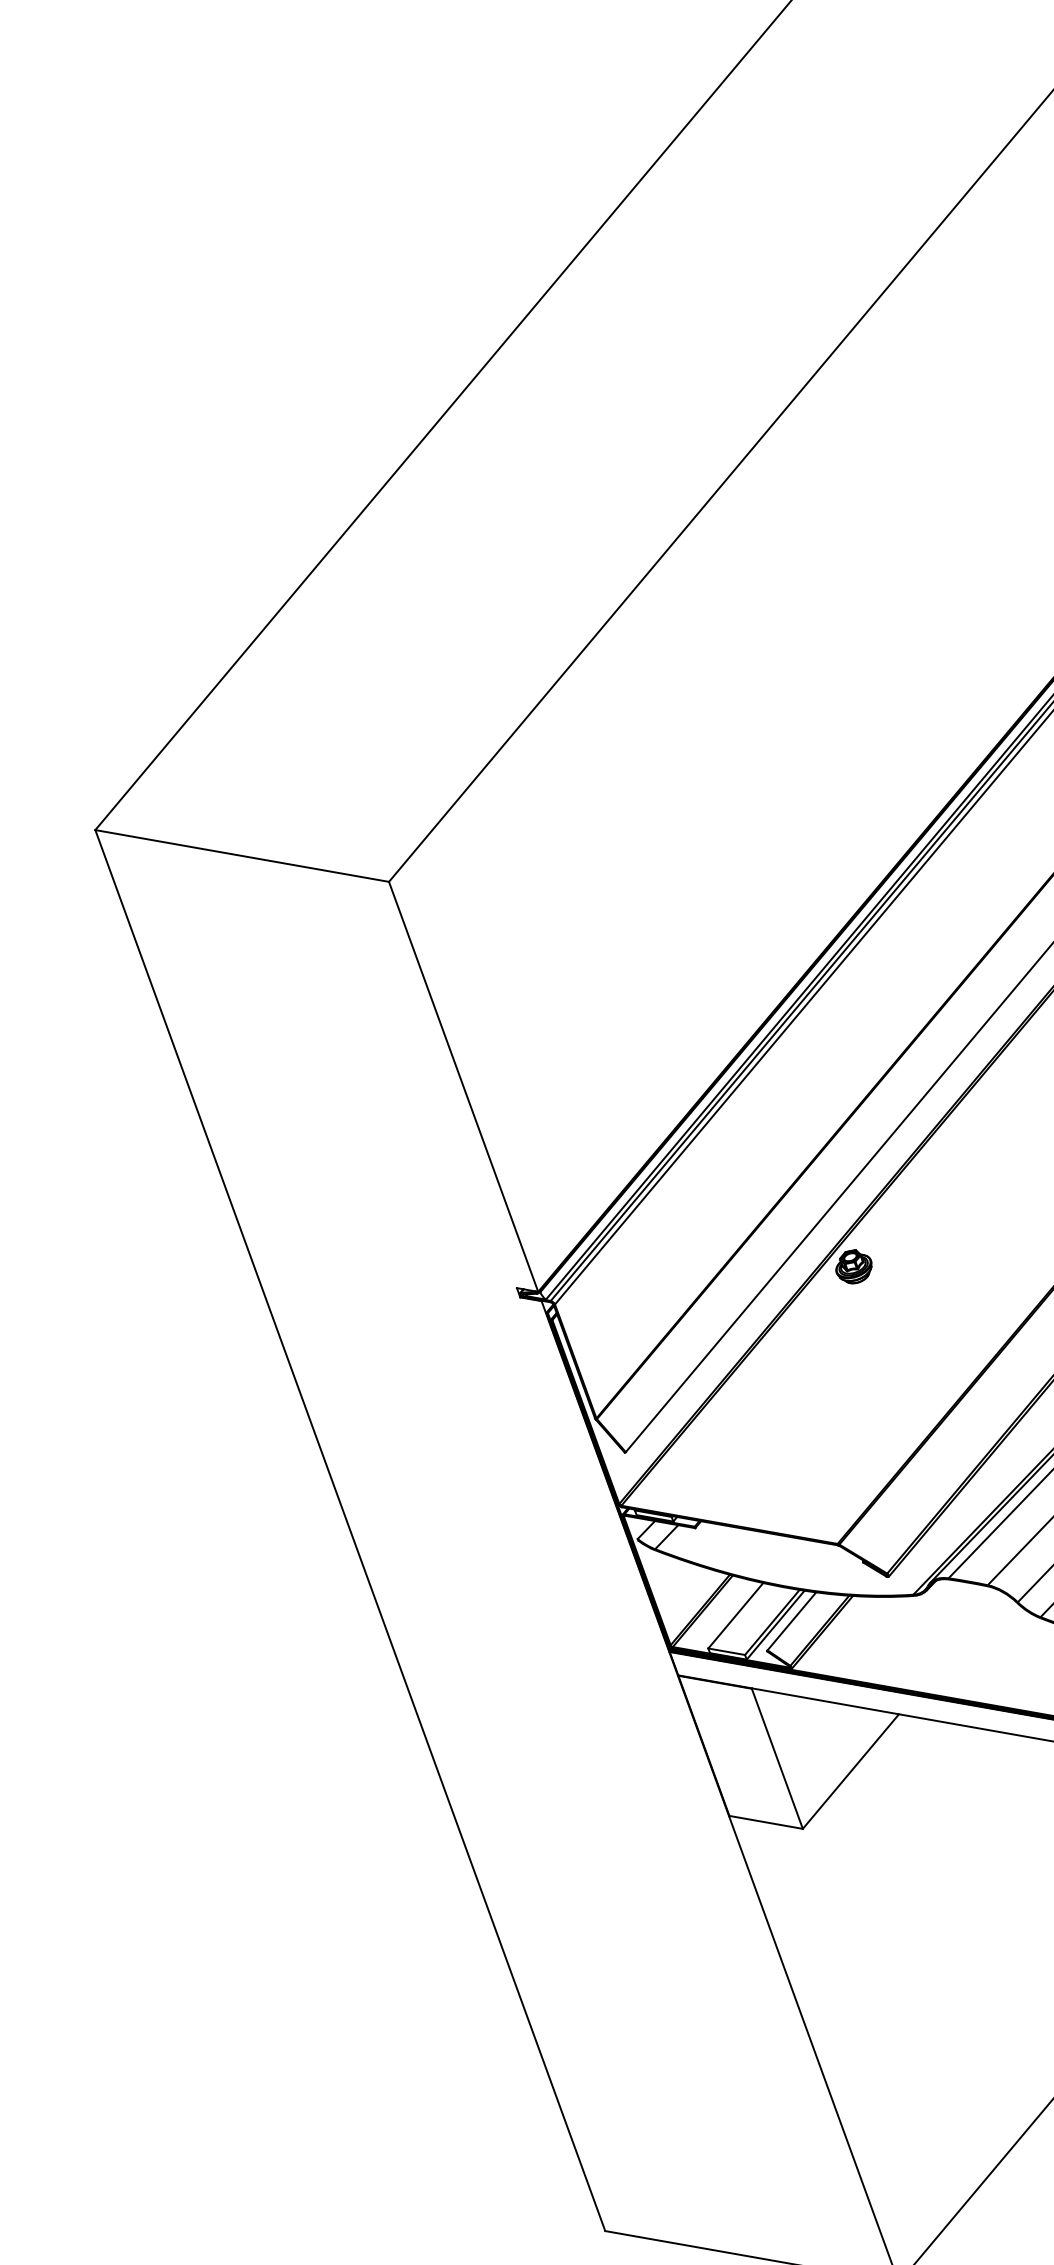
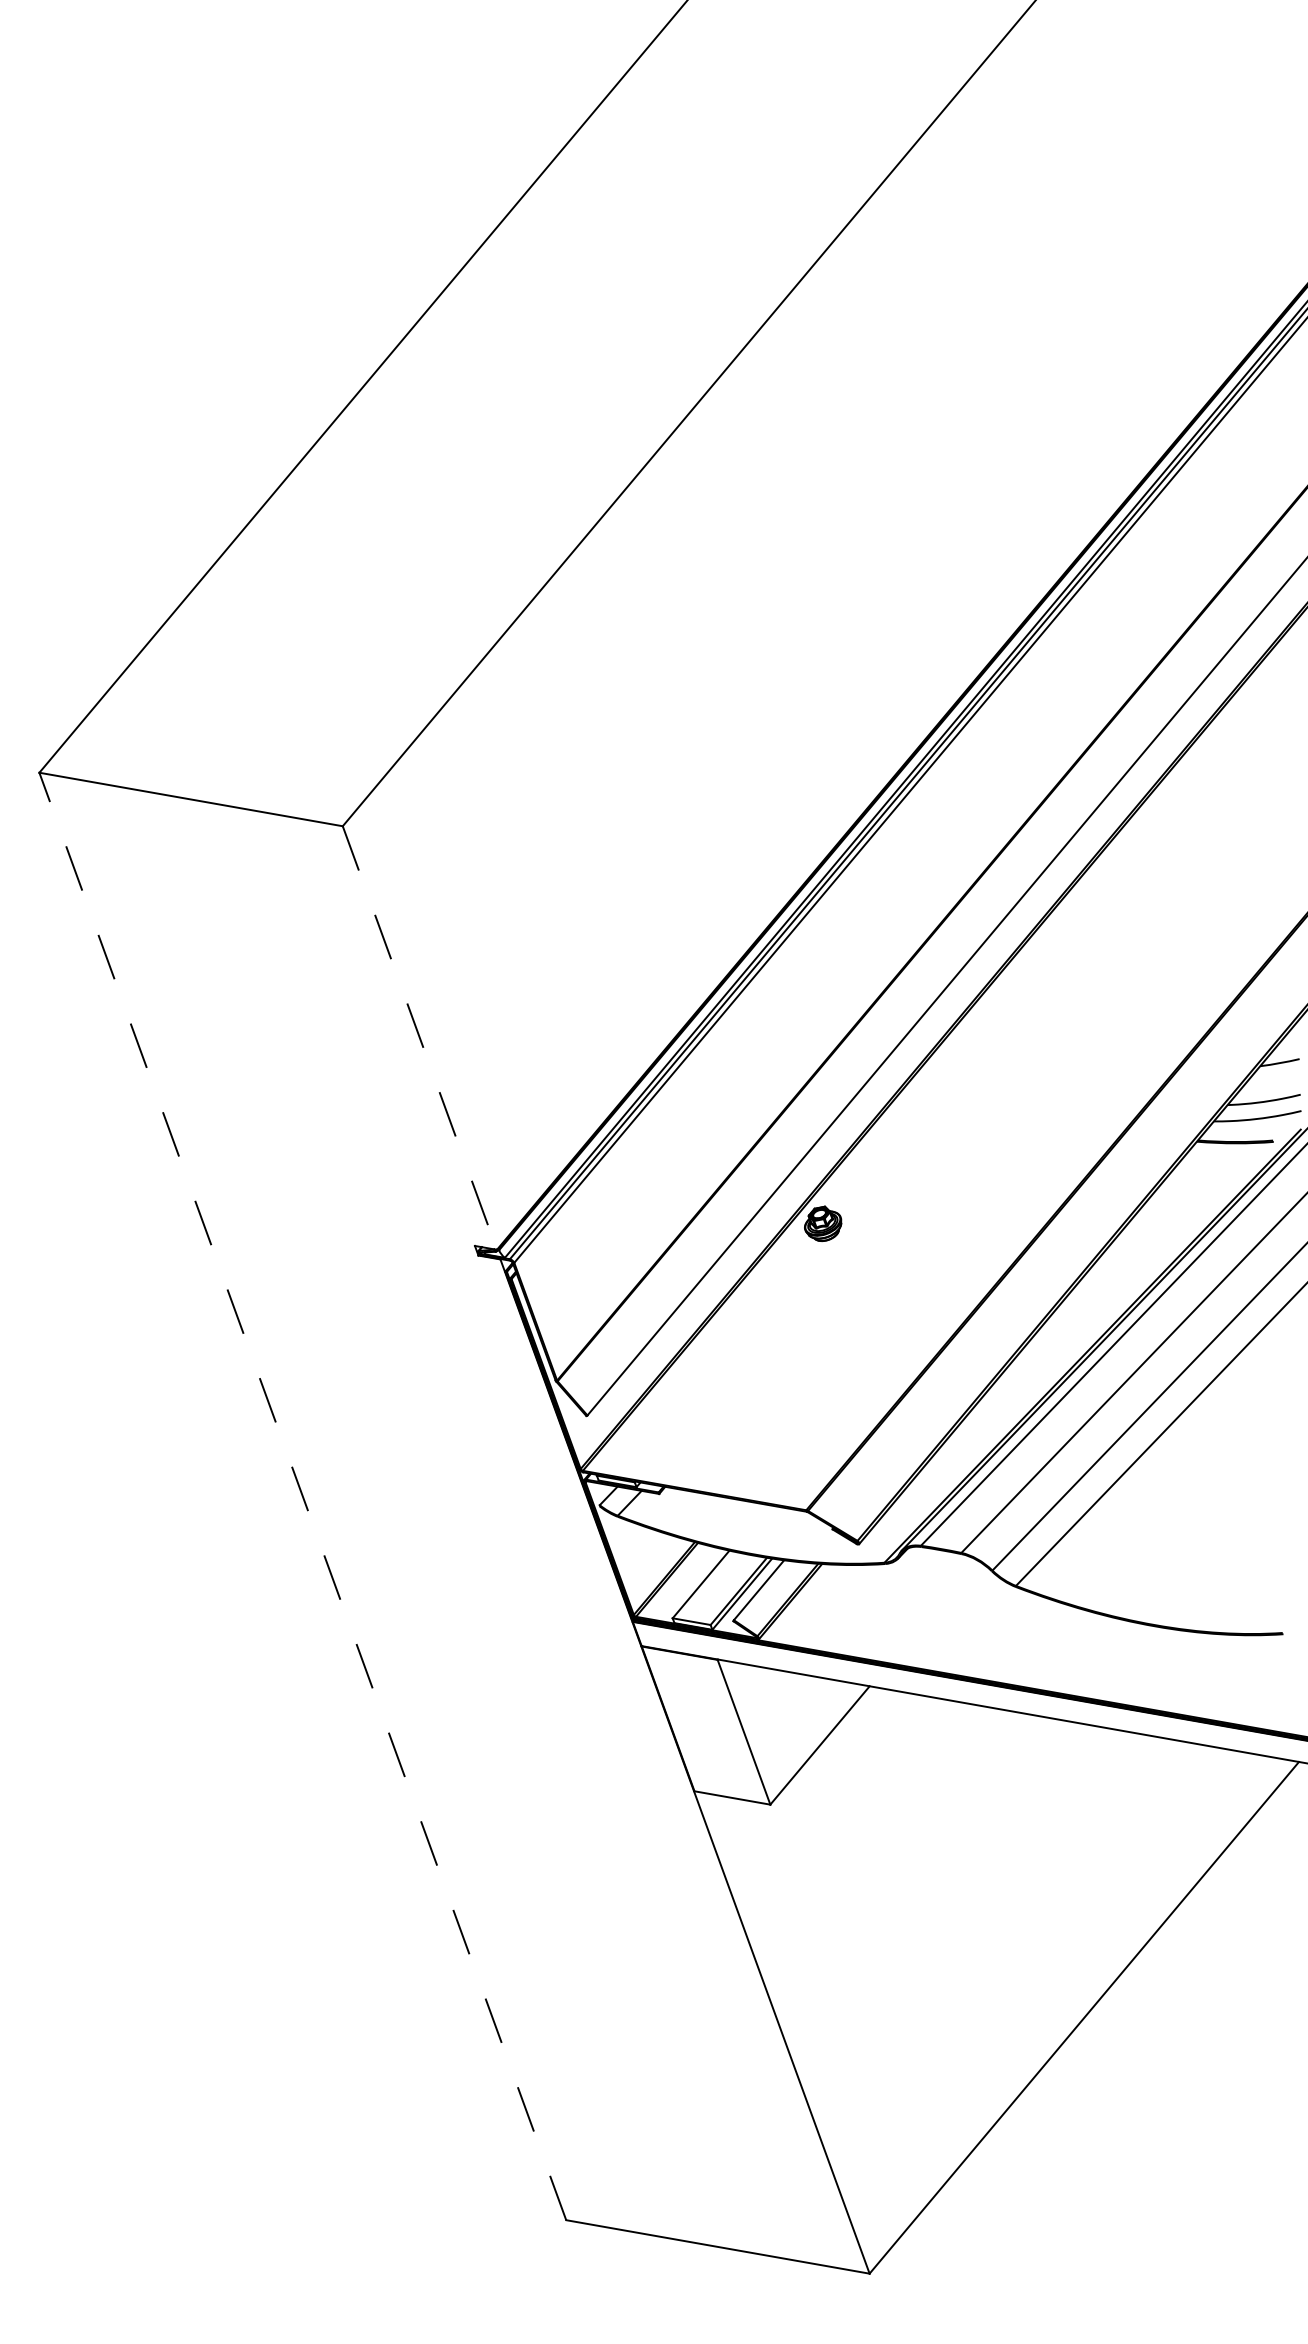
line: (464, 1087) -> (420, 1038), solid -> dashed
line: (350, 1530) -> (302, 1496), solid -> dashed

